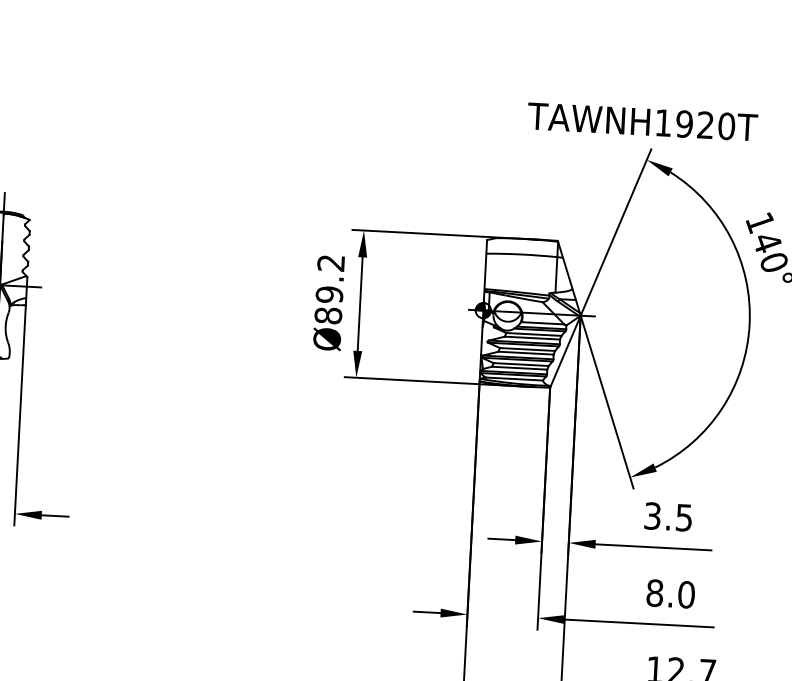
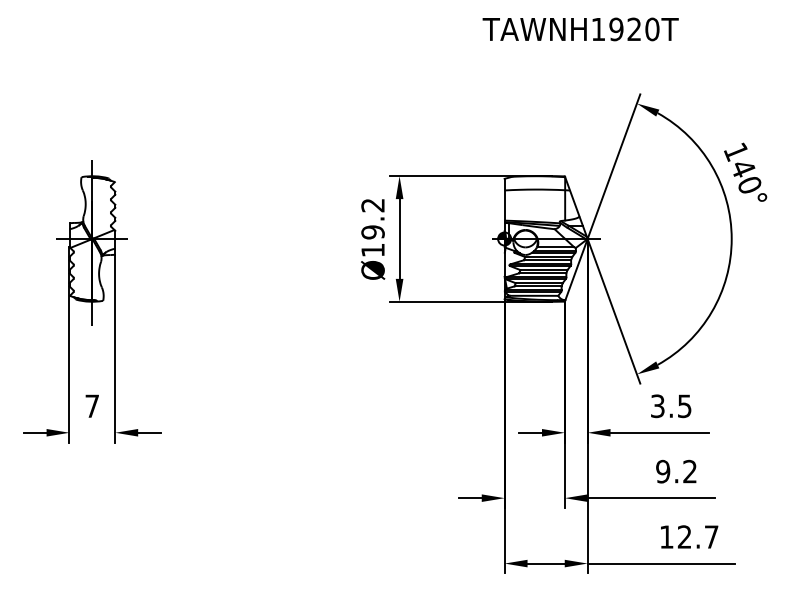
text: (642, 122) -> (580, 29), moved
text: (327, 315) -> (372, 250), Ø89.2 -> Ø19.2
text: (670, 593) -> (676, 471), 8.0 -> 9.2

